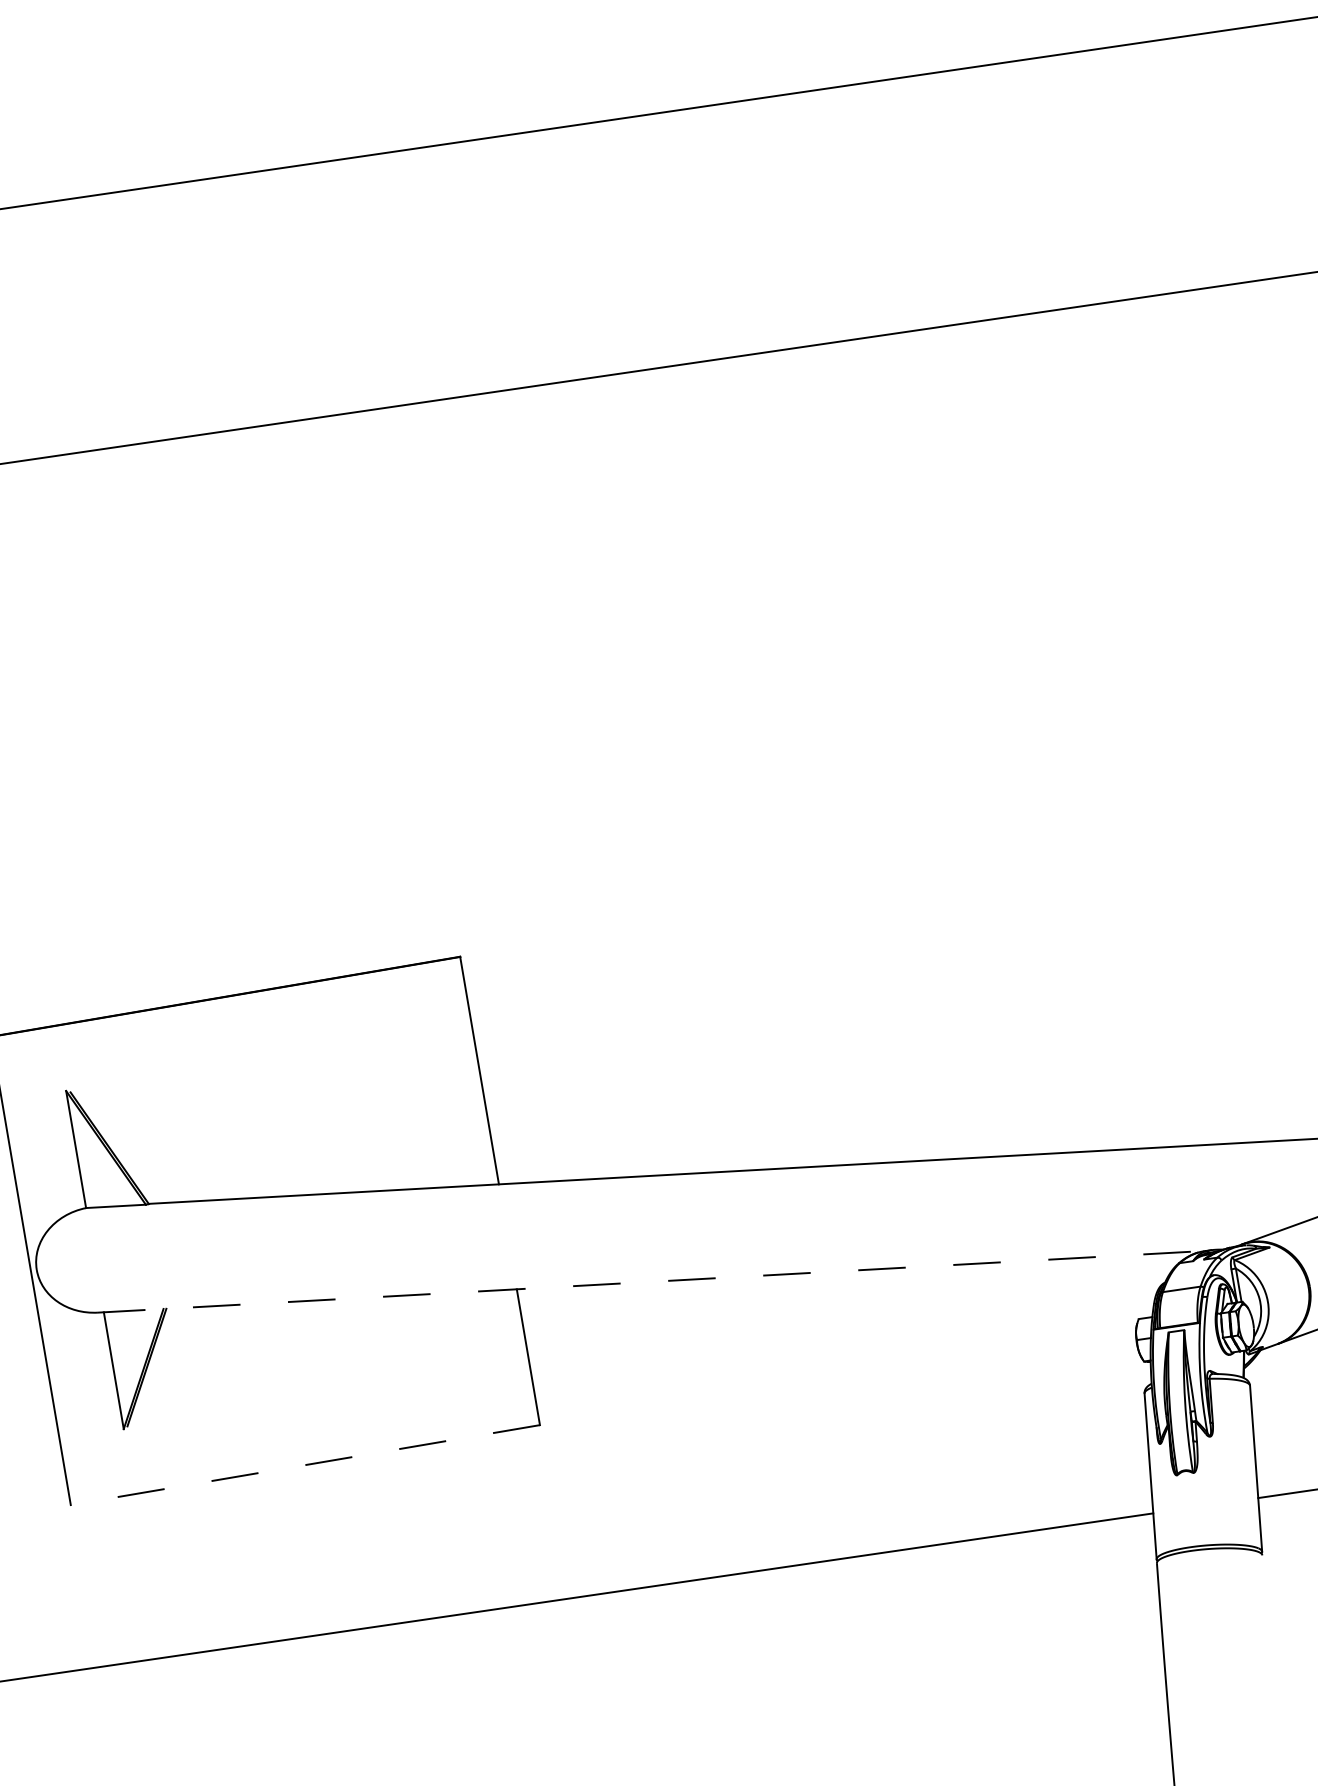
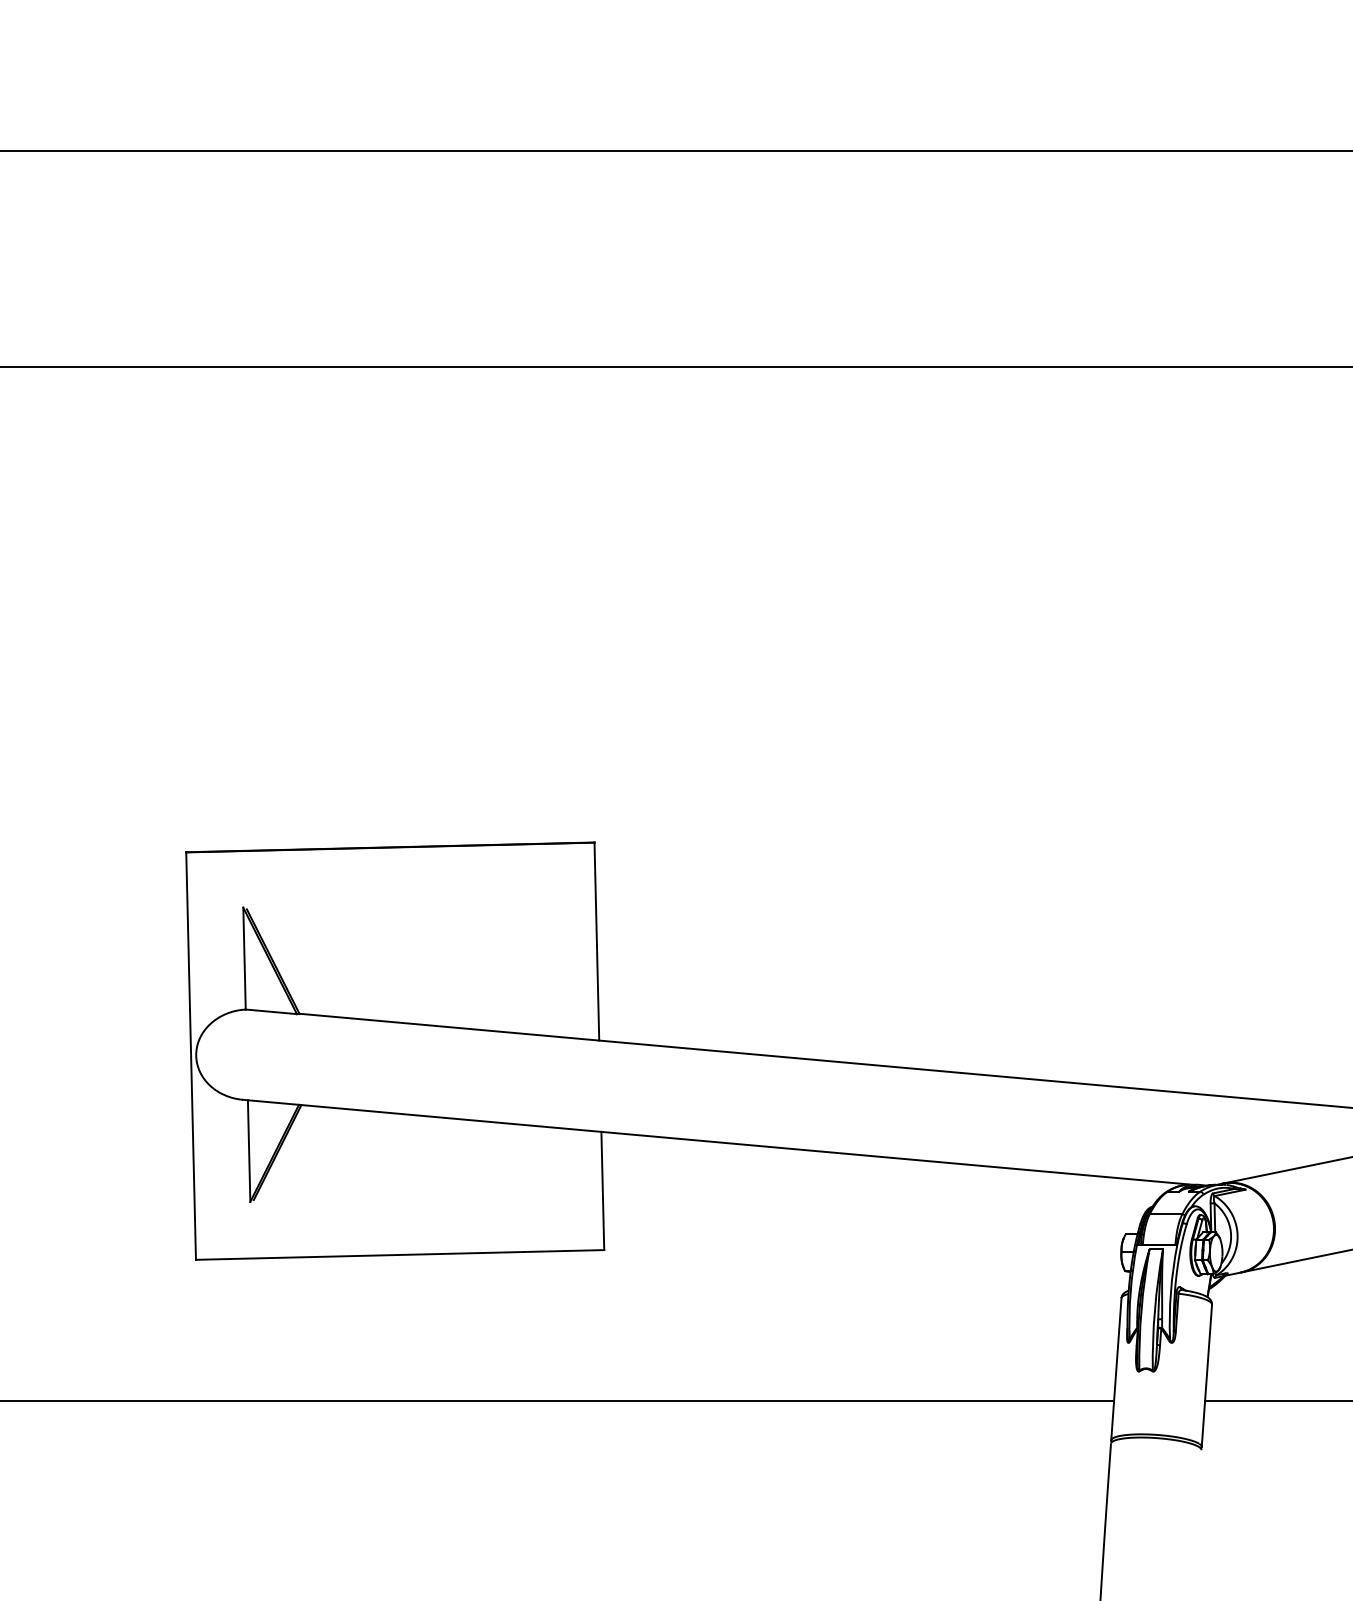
line: (652, 1282) -> (717, 1142), dashed -> solid
line: (304, 1464) -> (399, 1254), dashed -> solid

